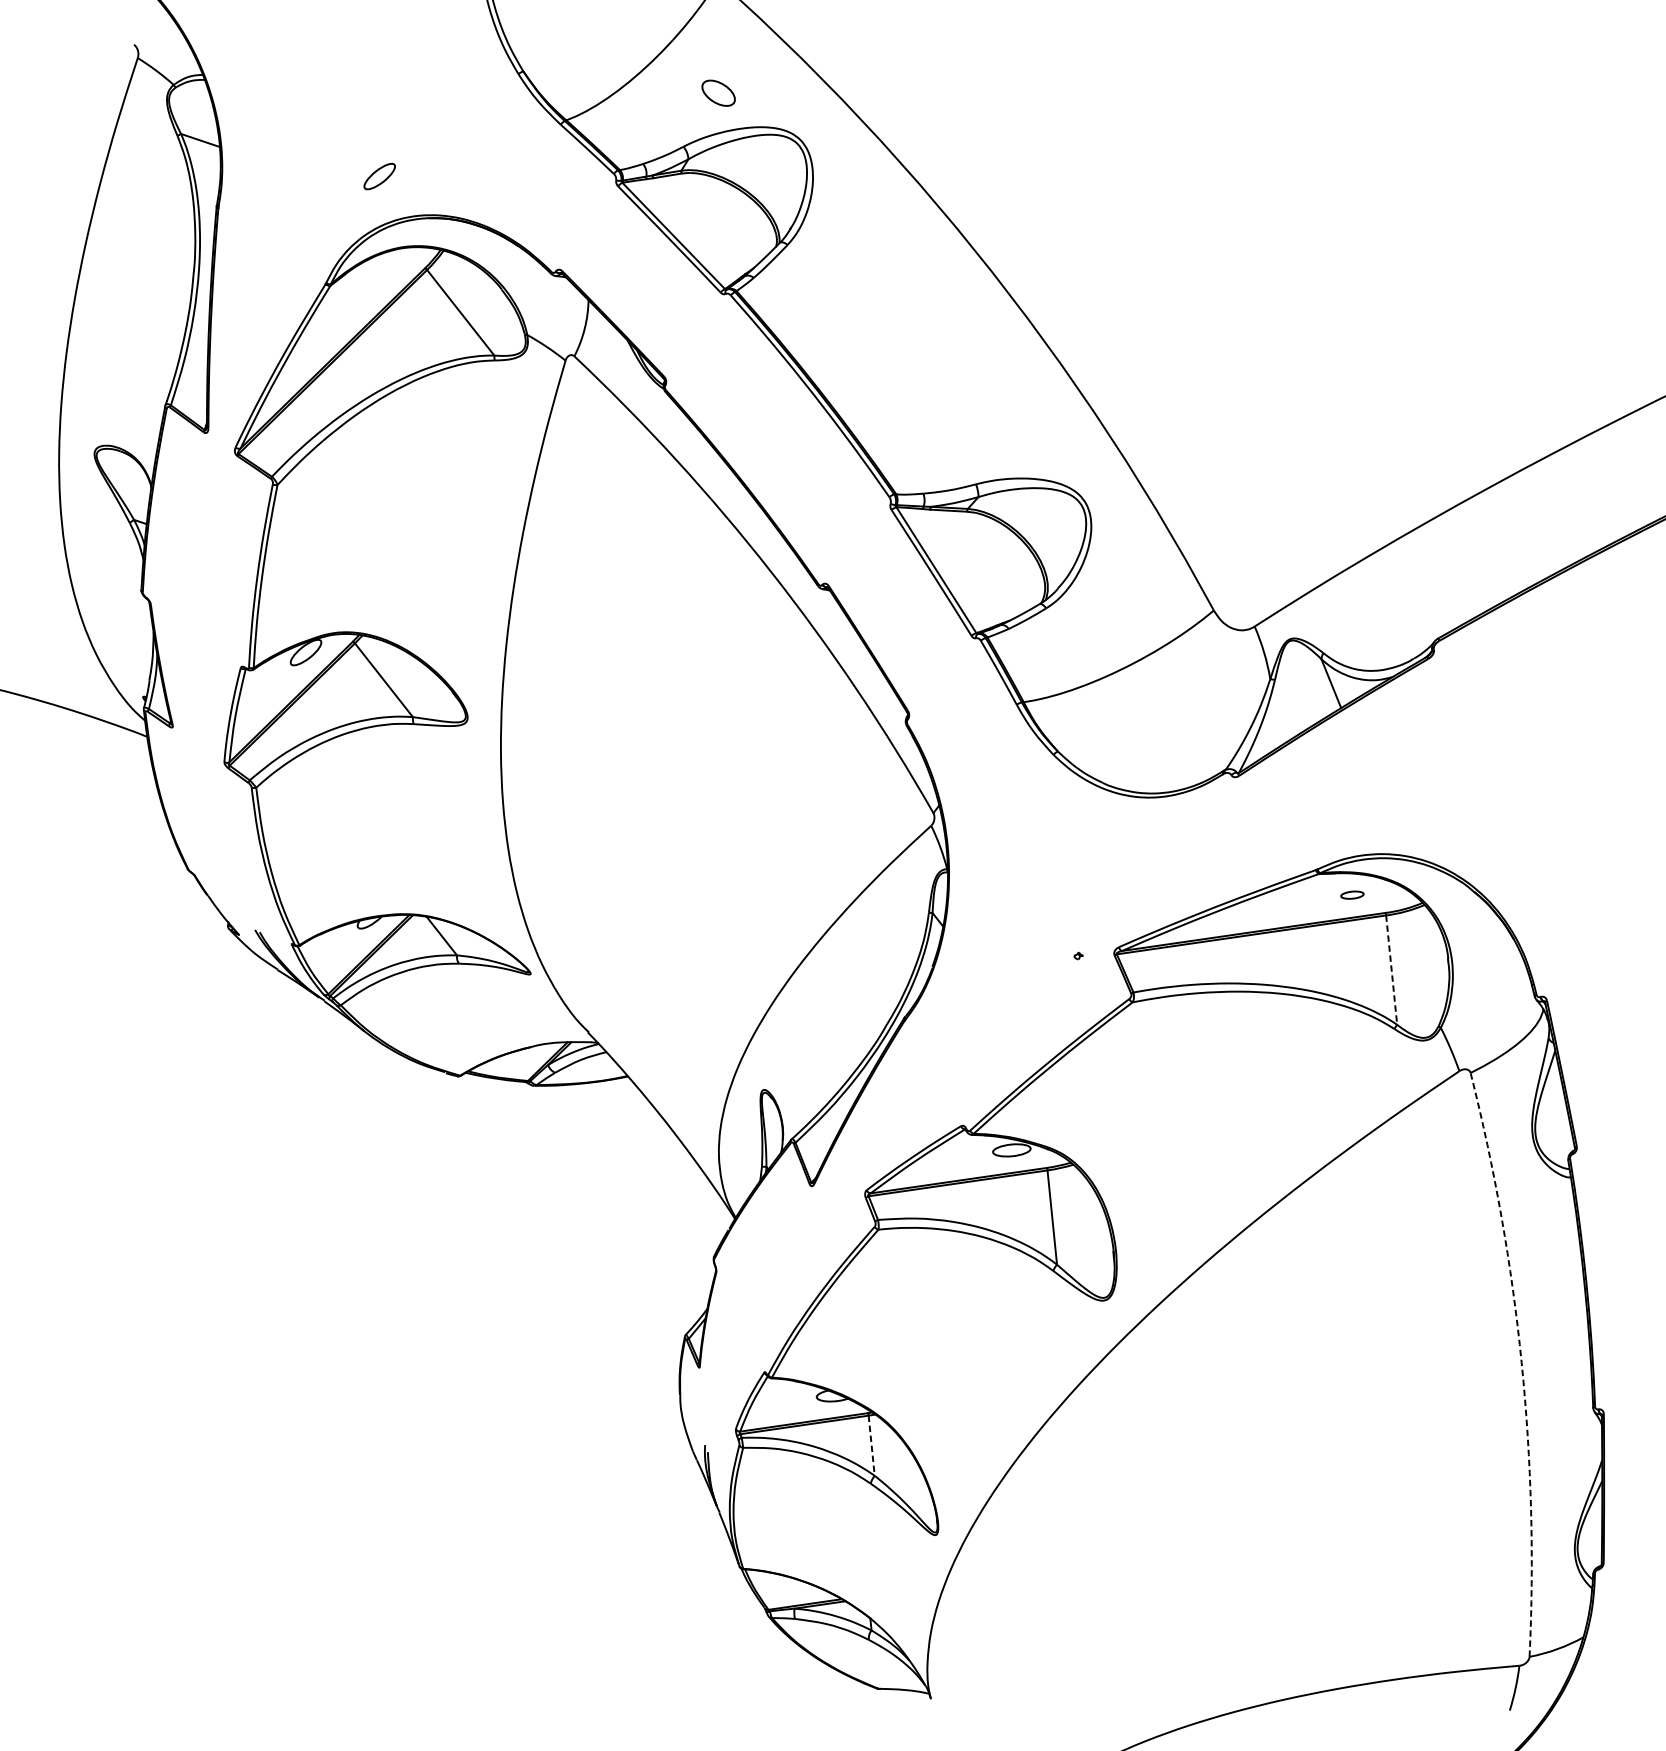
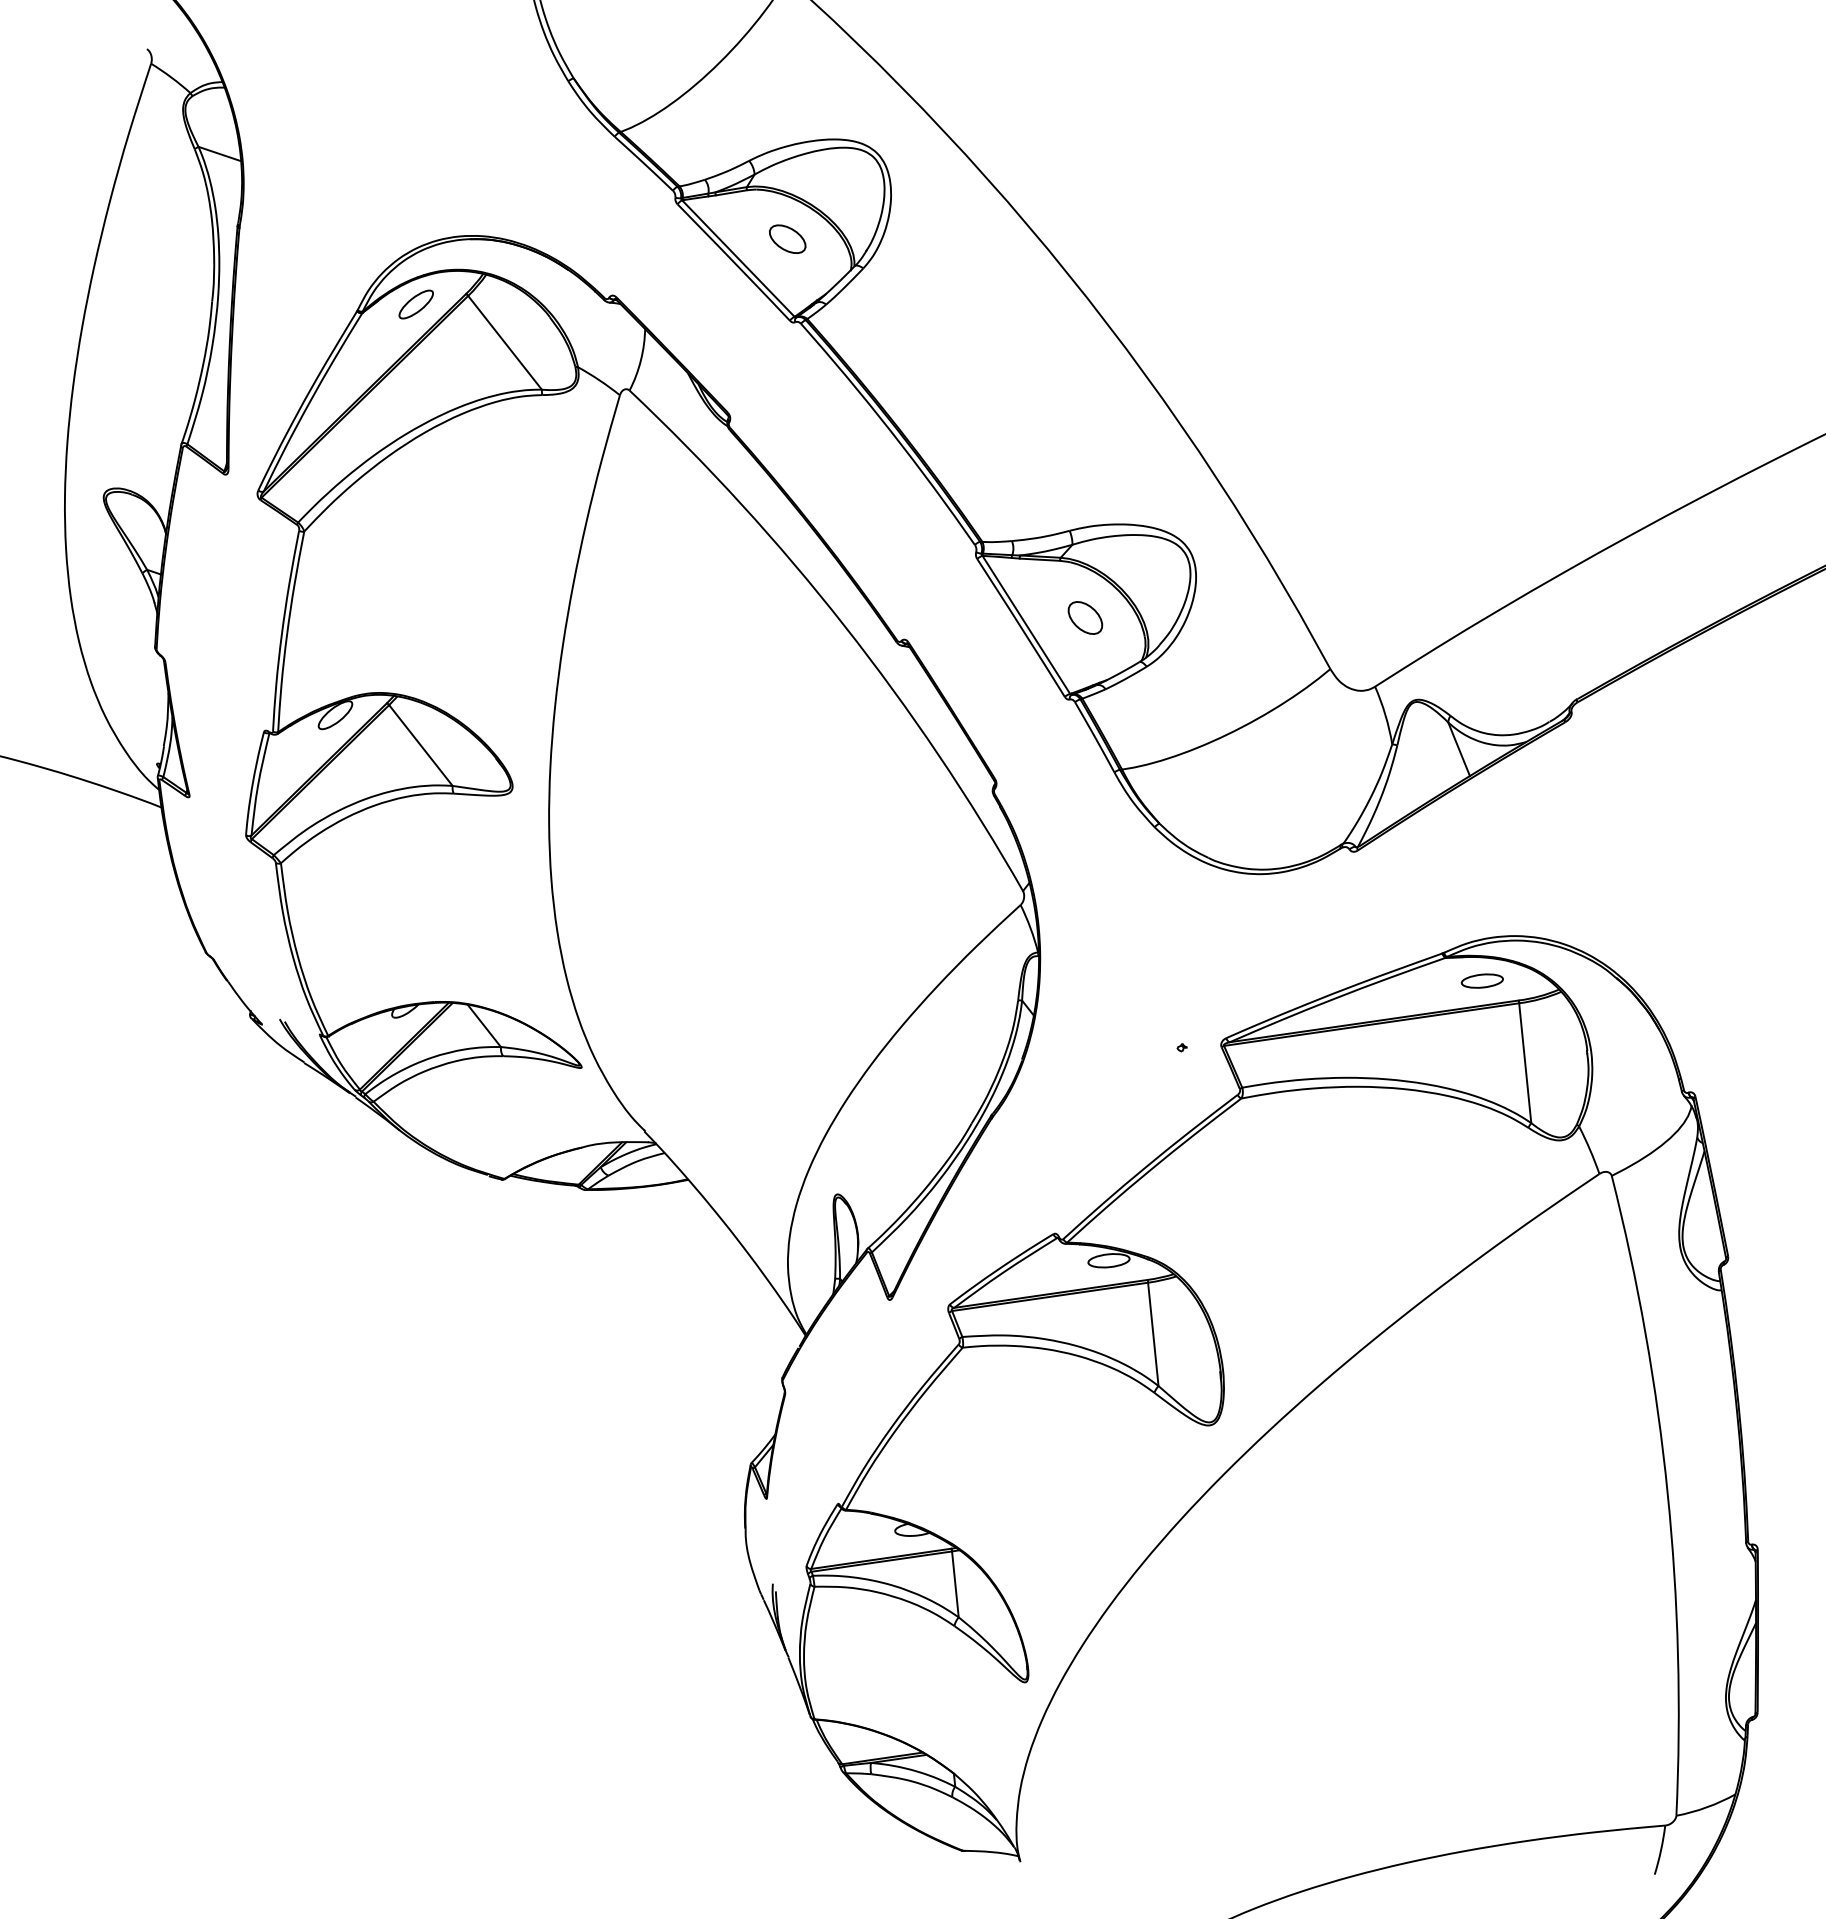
part: (718, 92) -> (787, 238), moved
part: (379, 176) -> (415, 304), moved
part: (990, 563) -> (1085, 617), added
part: (1351, 894) -> (1481, 980), size x1.67
line: (1391, 970) -> (1525, 1063), dashed -> solid
arc: (1521, 1362) -> (1667, 1493), dashed -> solid
line: (871, 1445) -> (955, 1584), dashed -> solid

